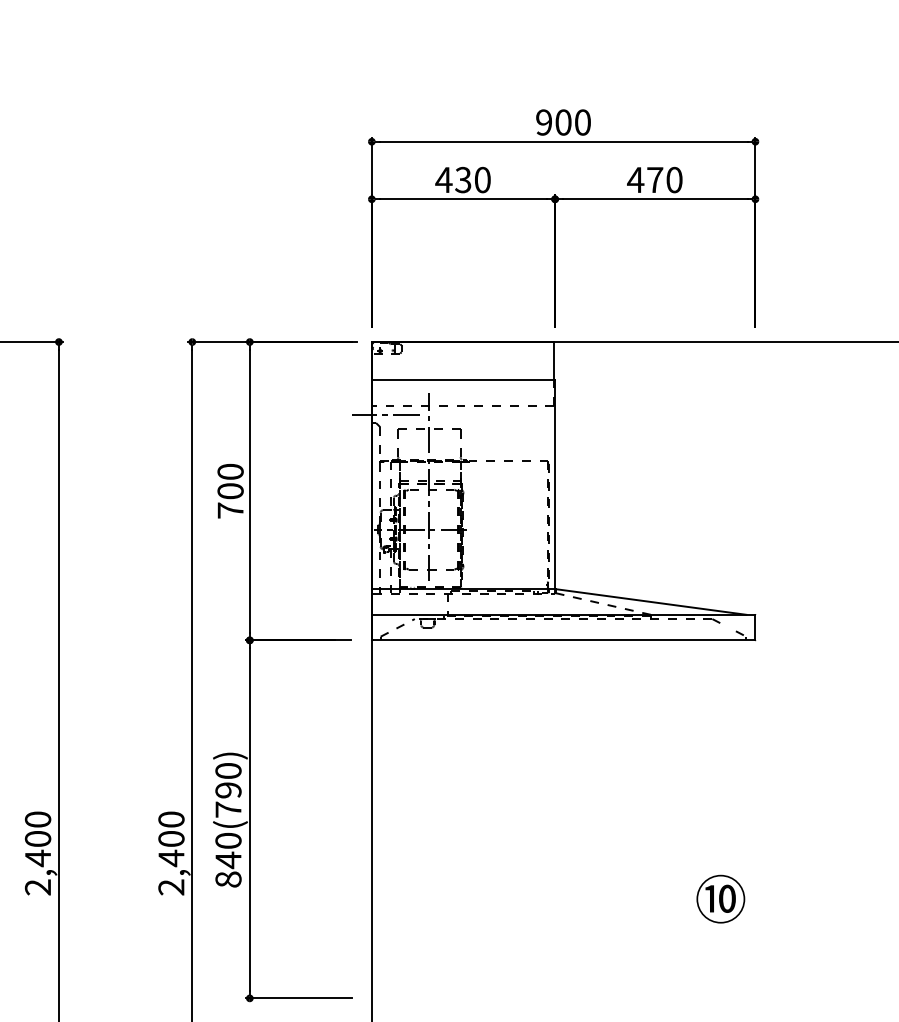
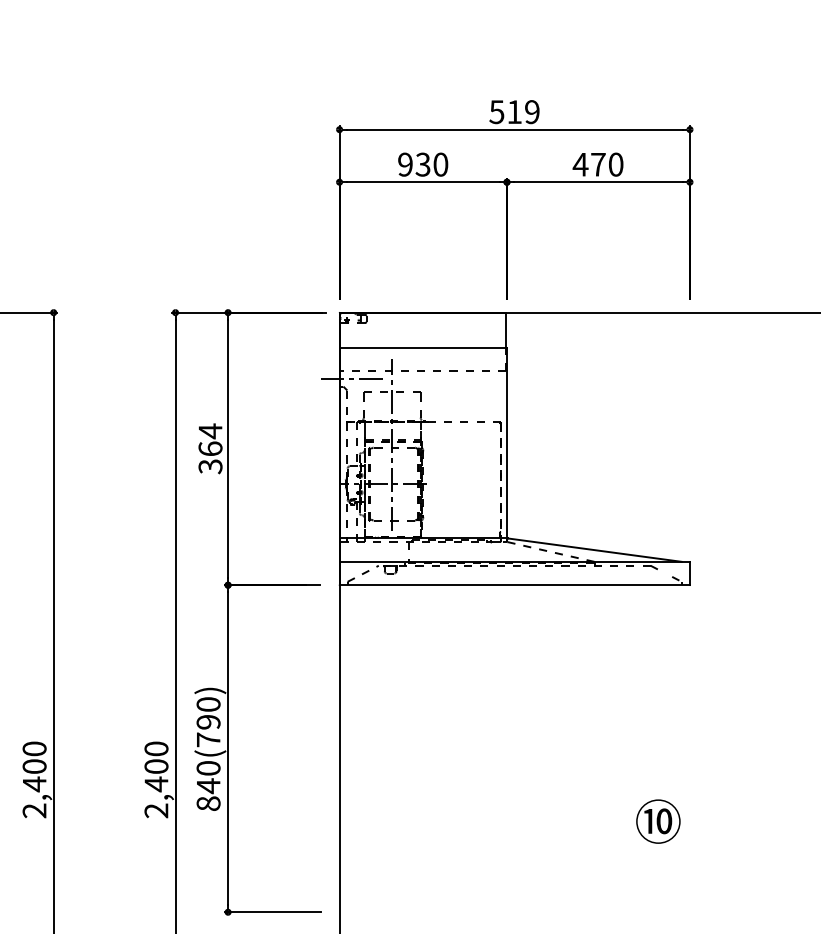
text: (563, 122) -> (514, 112), 900 -> 519
text: (444, 179) -> (405, 164), 430 -> 930
text: (230, 490) -> (210, 448), 700 -> 364

